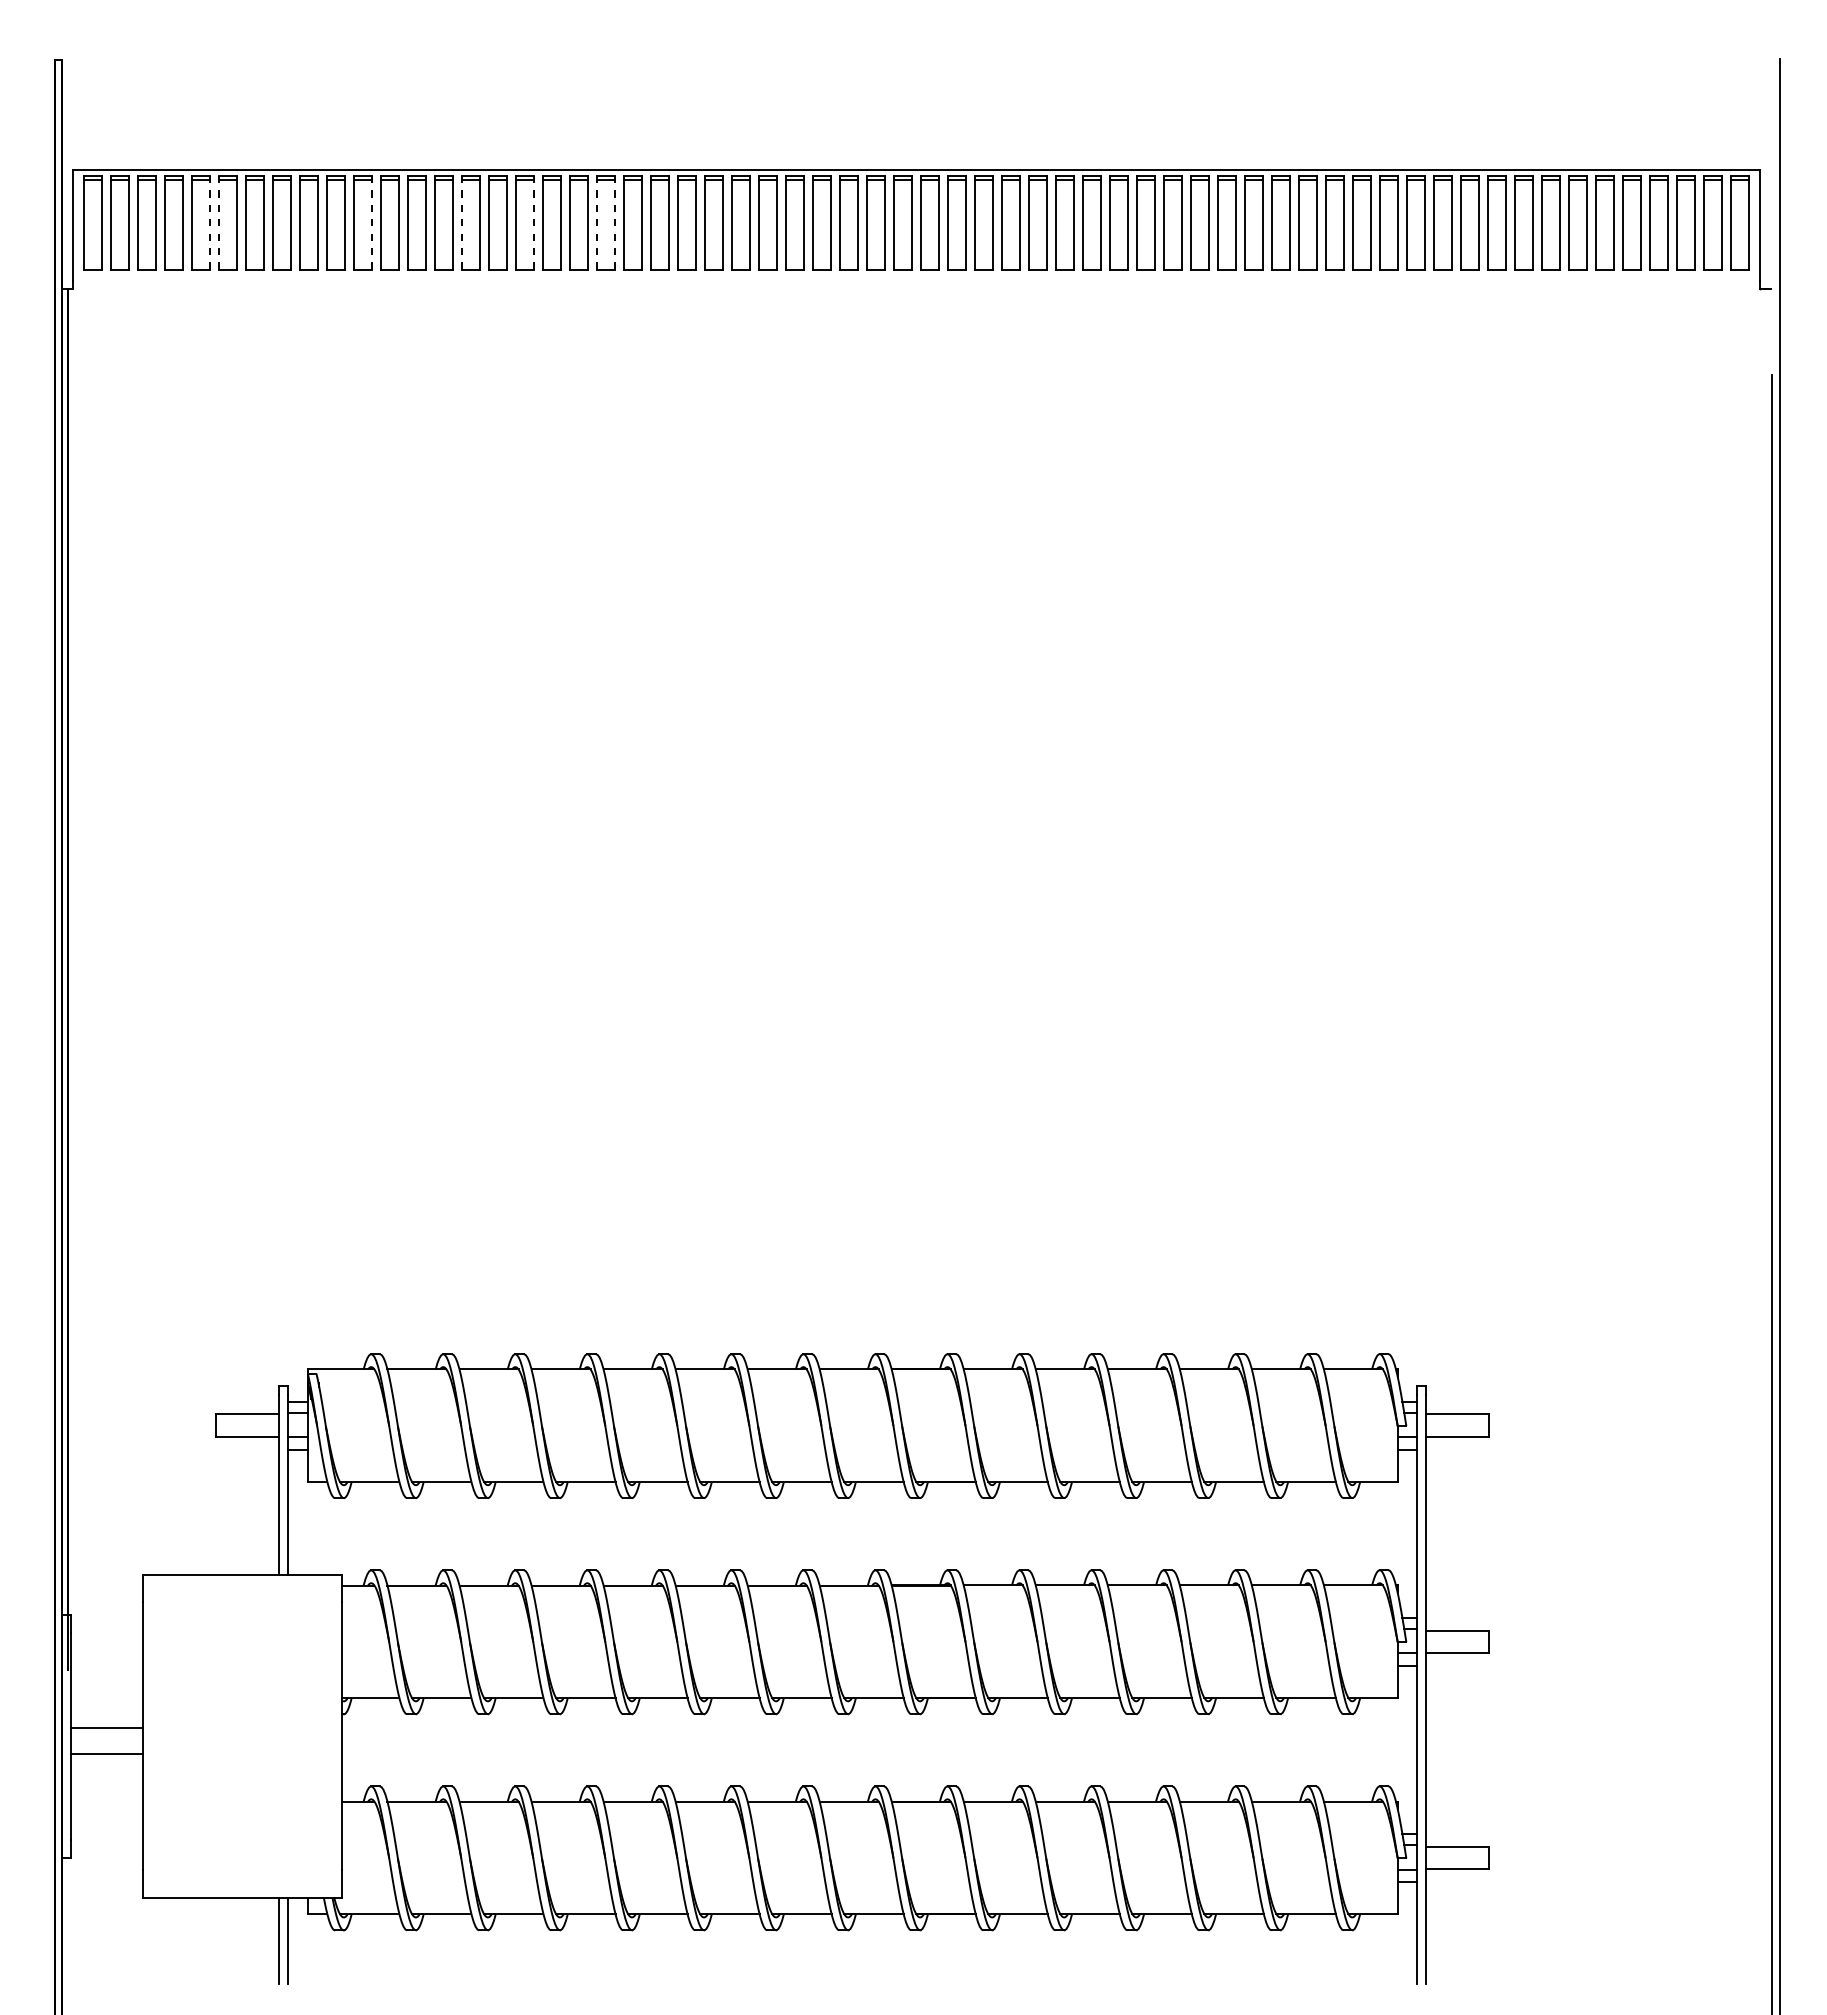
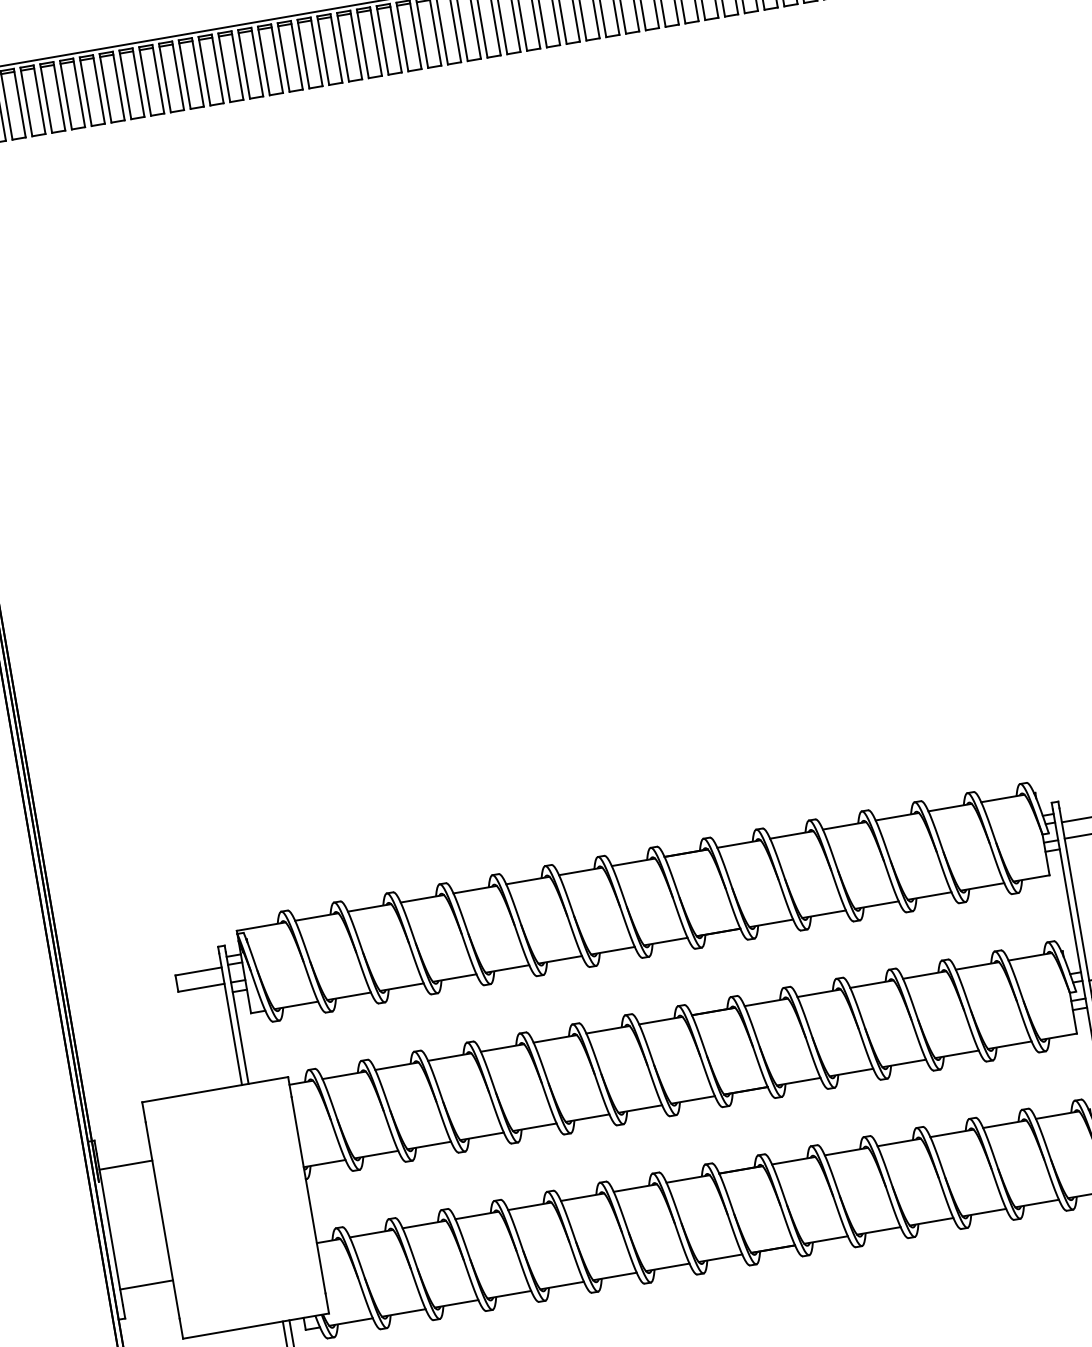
line: (209, 222) -> (19, 102), dashed -> solid
line: (218, 222) -> (26, 101), dashed -> solid
line: (371, 222) -> (138, 82), dashed -> solid
line: (461, 222) -> (204, 71), dashed -> solid
line: (533, 222) -> (257, 61), dashed -> solid
line: (596, 222) -> (303, 54), dashed -> solid
line: (614, 222) -> (316, 51), dashed -> solid
line: (107, 1728) -> (146, 1285), moved
line: (107, 1753) -> (126, 1165), moved

